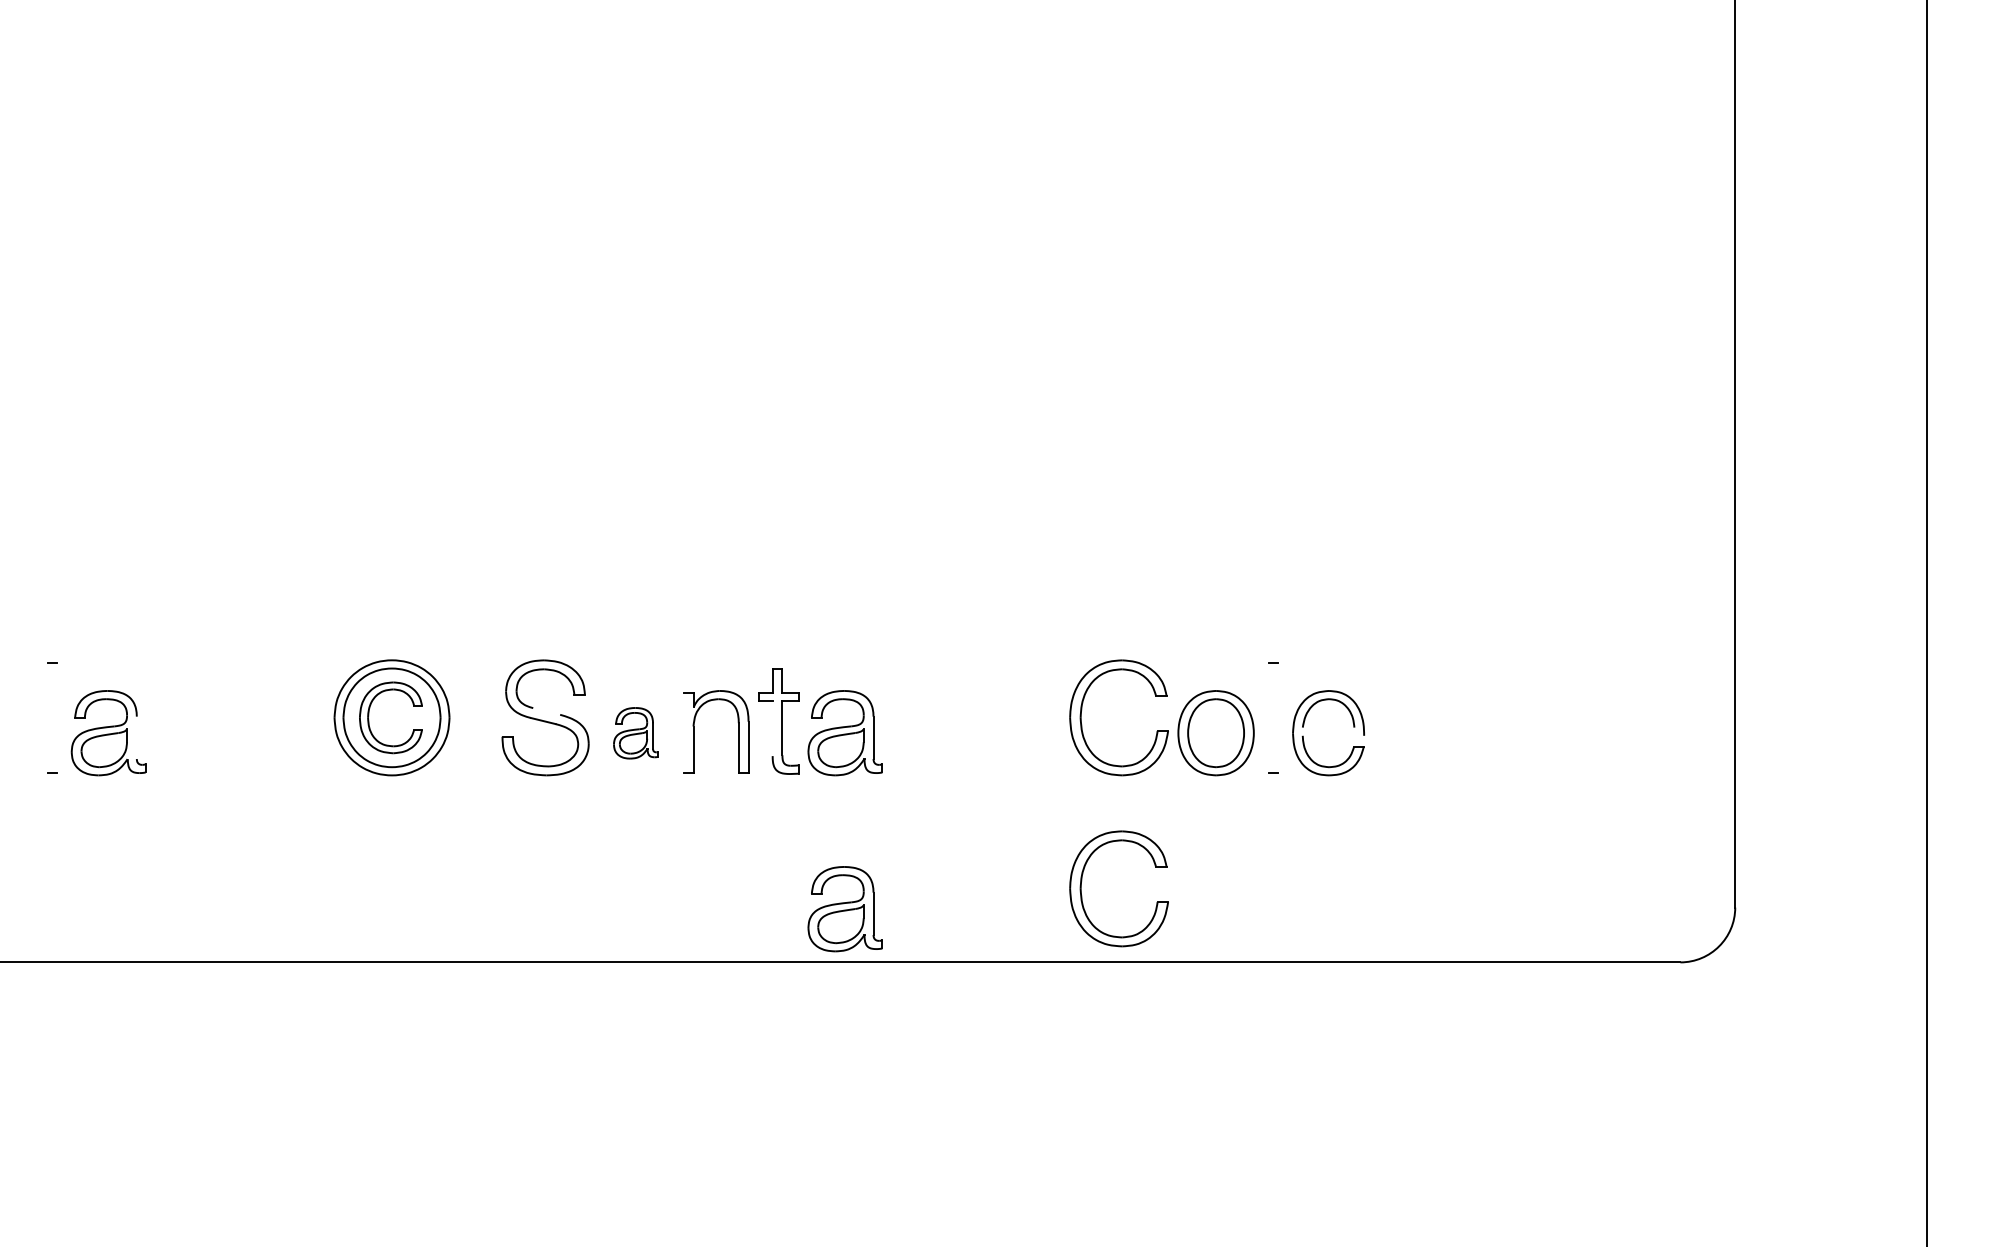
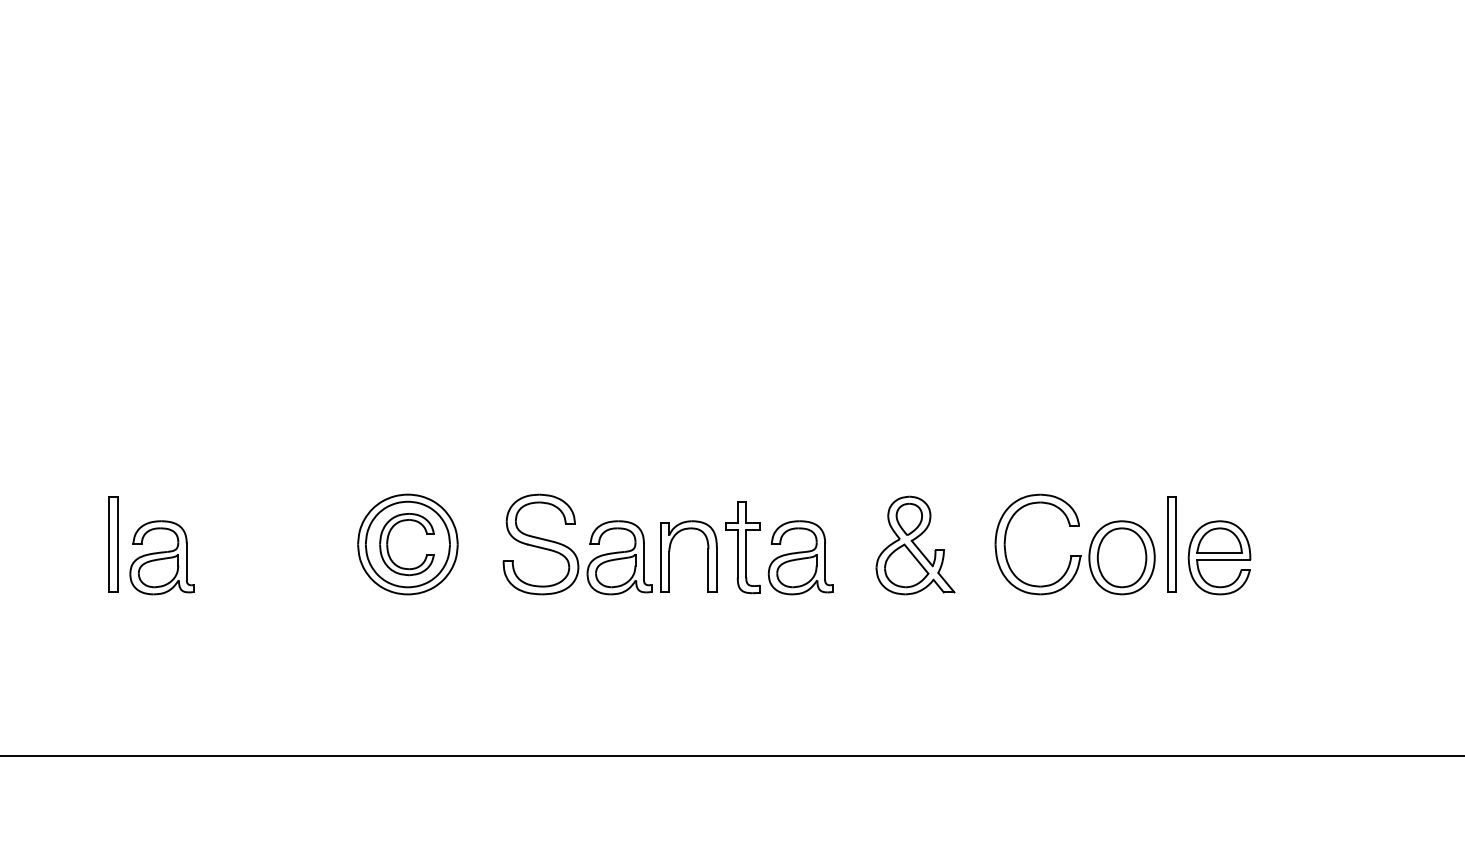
line: (546, 711) -> (541, 539), added
line: (47, 717) -> (109, 544), added
line: (57, 717) -> (118, 544), added
line: (1268, 717) -> (1167, 544), added
line: (1278, 717) -> (1176, 544), added
part: (977, 718) -> (915, 545), added
line: (1328, 727) -> (1219, 552), added
line: (772, 728) -> (737, 553), added
part: (635, 733) -> (618, 558), size x1.67
line: (683, 733) -> (660, 558), added
line: (1333, 735) -> (1223, 559), added
line: (136, 737) -> (186, 561), added
part: (1082, 881) -> (1006, 686), removed
part: (844, 909) -> (800, 710), removed

